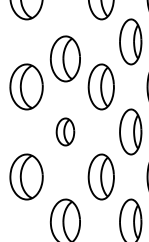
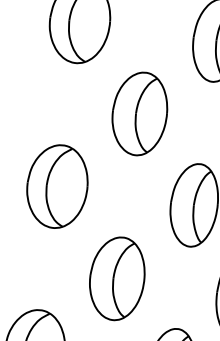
part: (64, 58) -> (138, 112), moved
part: (65, 131) -> (117, 277), size x1.67

